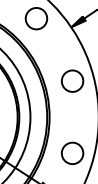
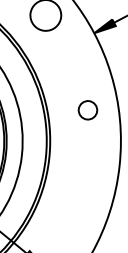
circle: (72, 80) -> (87, 109), size x0.6
circle: (72, 152) -> (76, 212), removed

